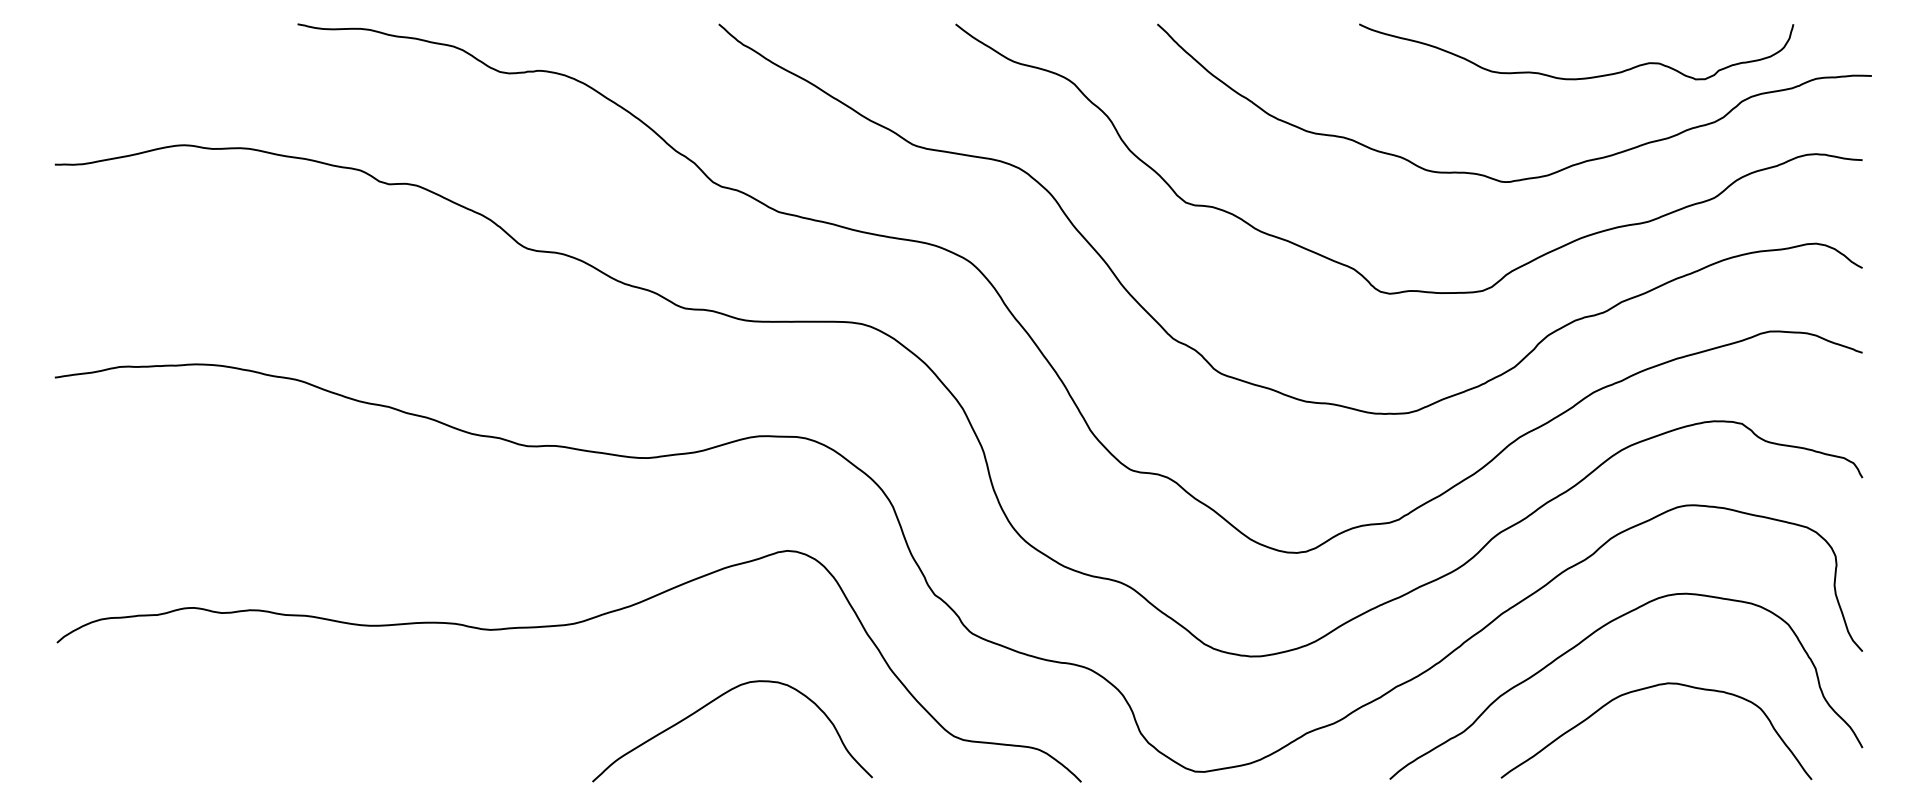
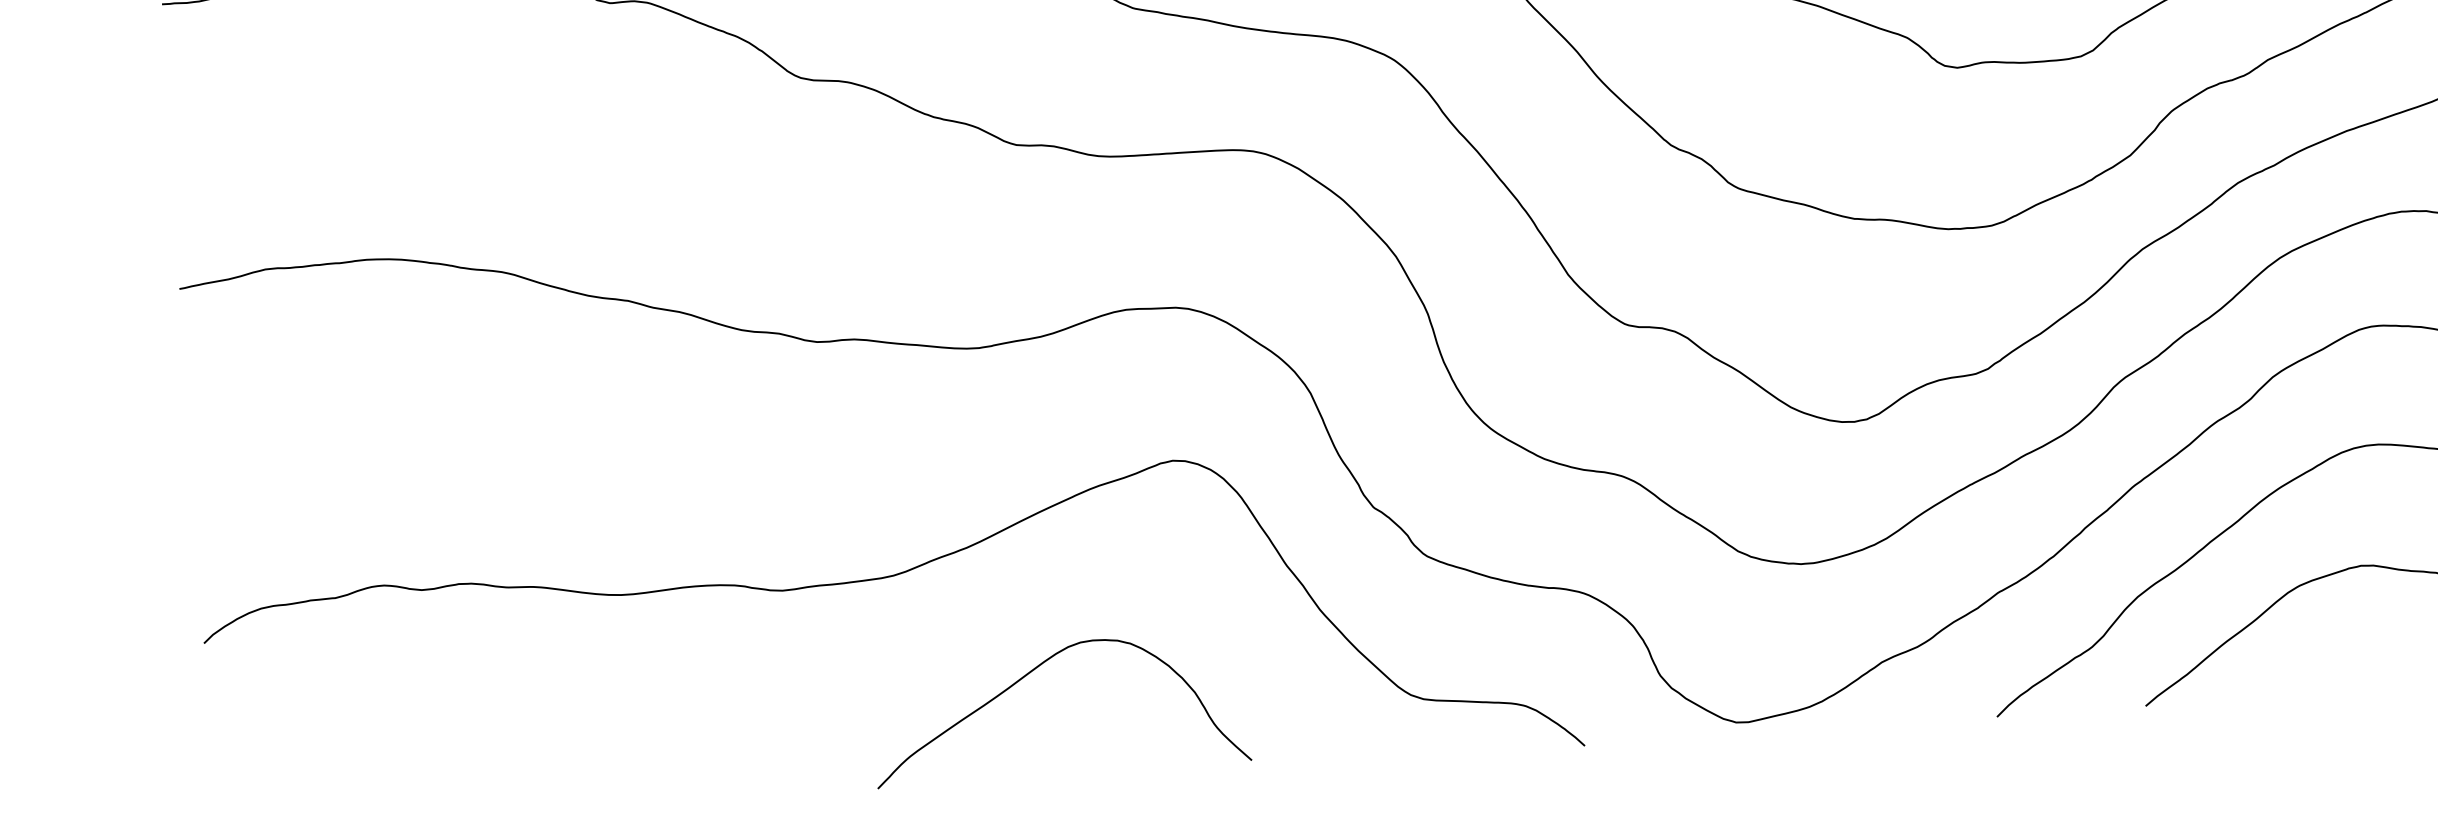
curve: (712, 702) -> (1031, 672), moved

